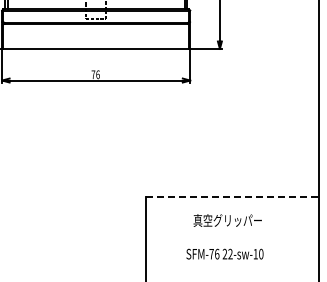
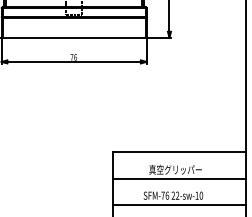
line: (233, 197) -> (179, 152), dashed -> solid
line: (232, 231) -> (179, 178), added
line: (232, 266) -> (179, 205), added

